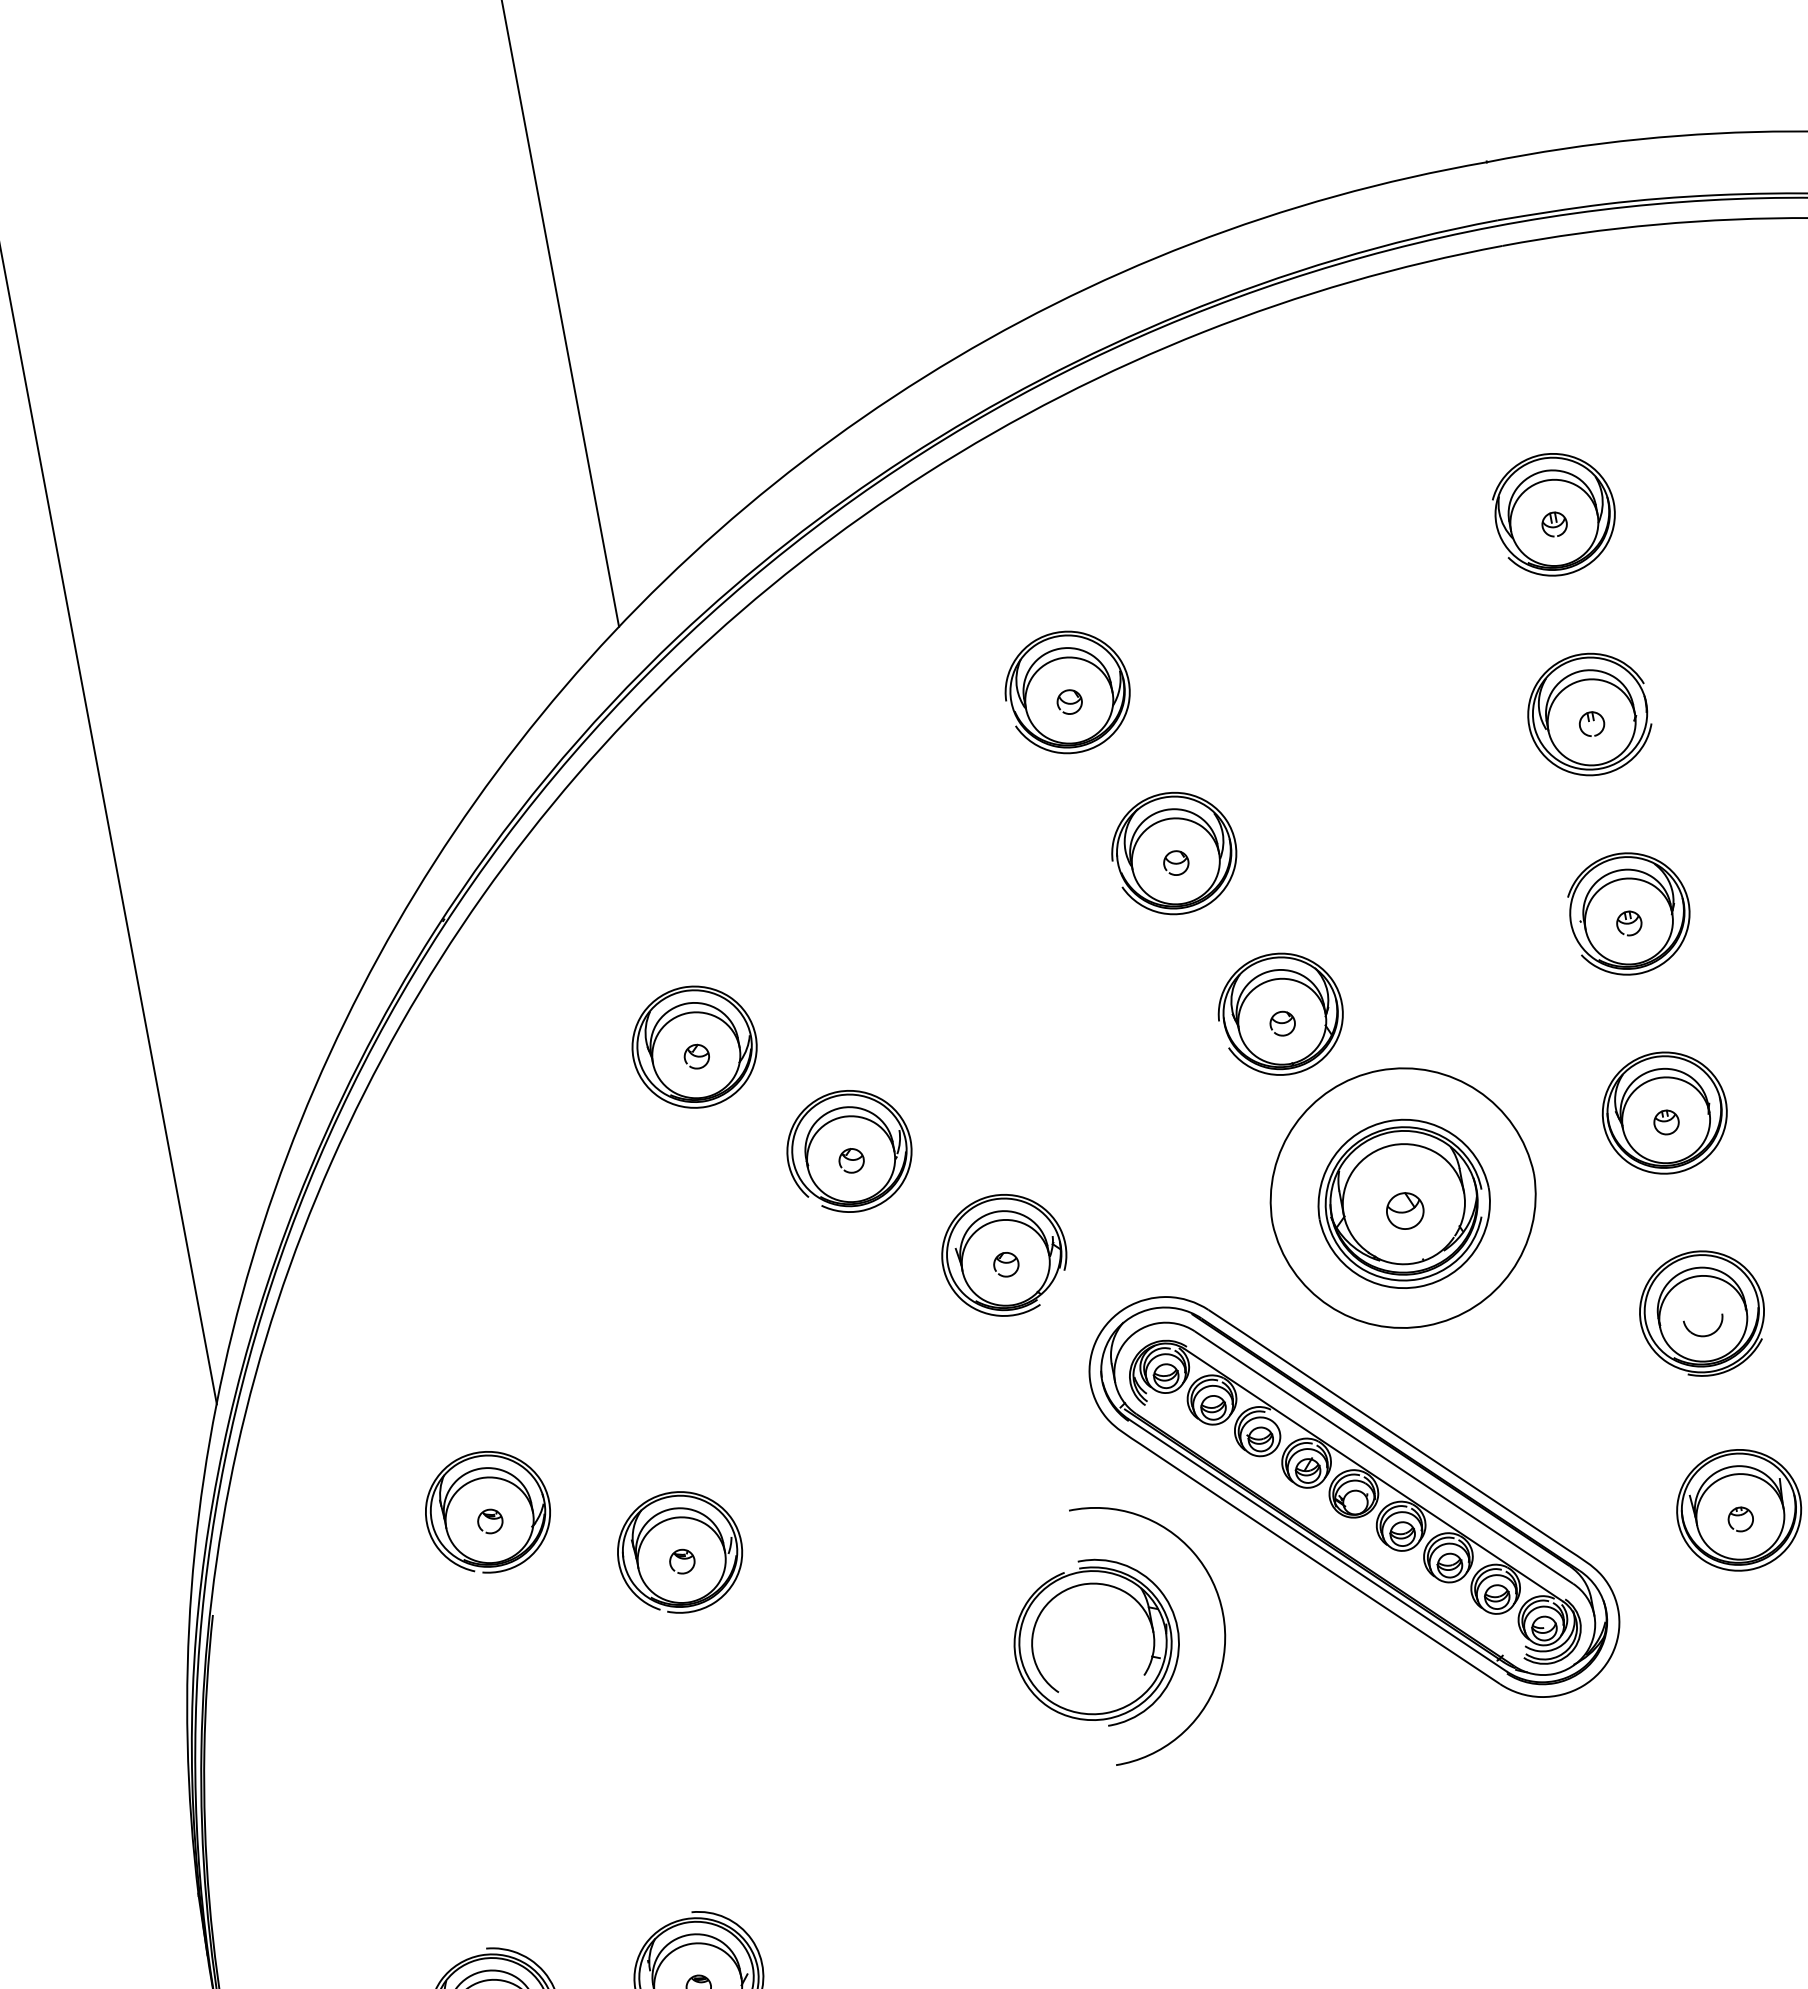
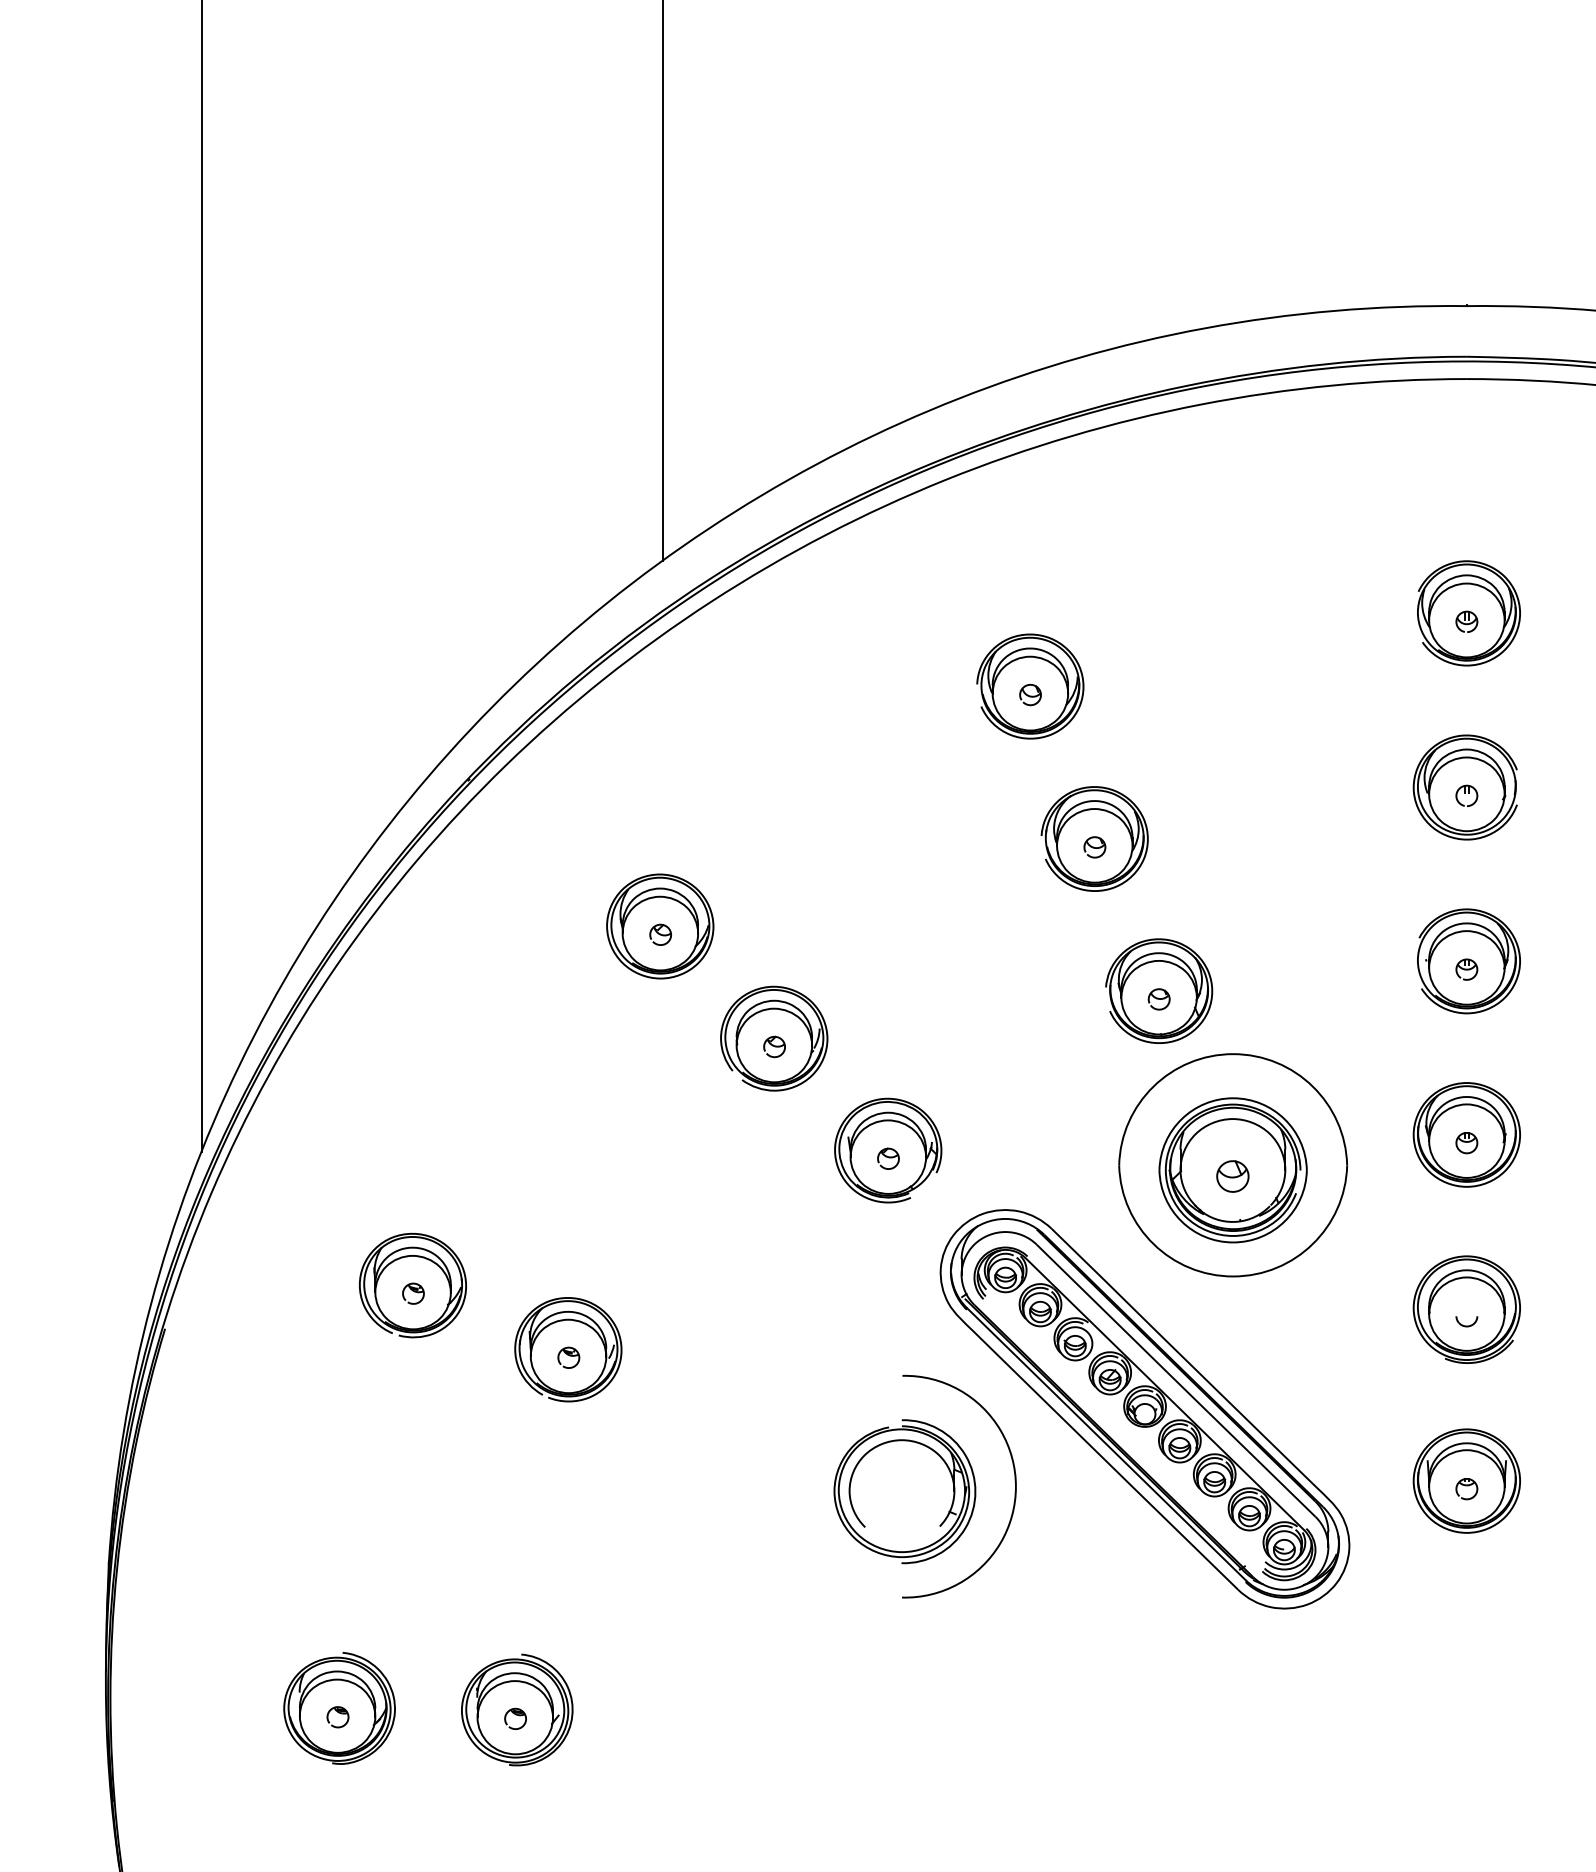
part: (1704, 1327) -> (1466, 1321), size x0.62

